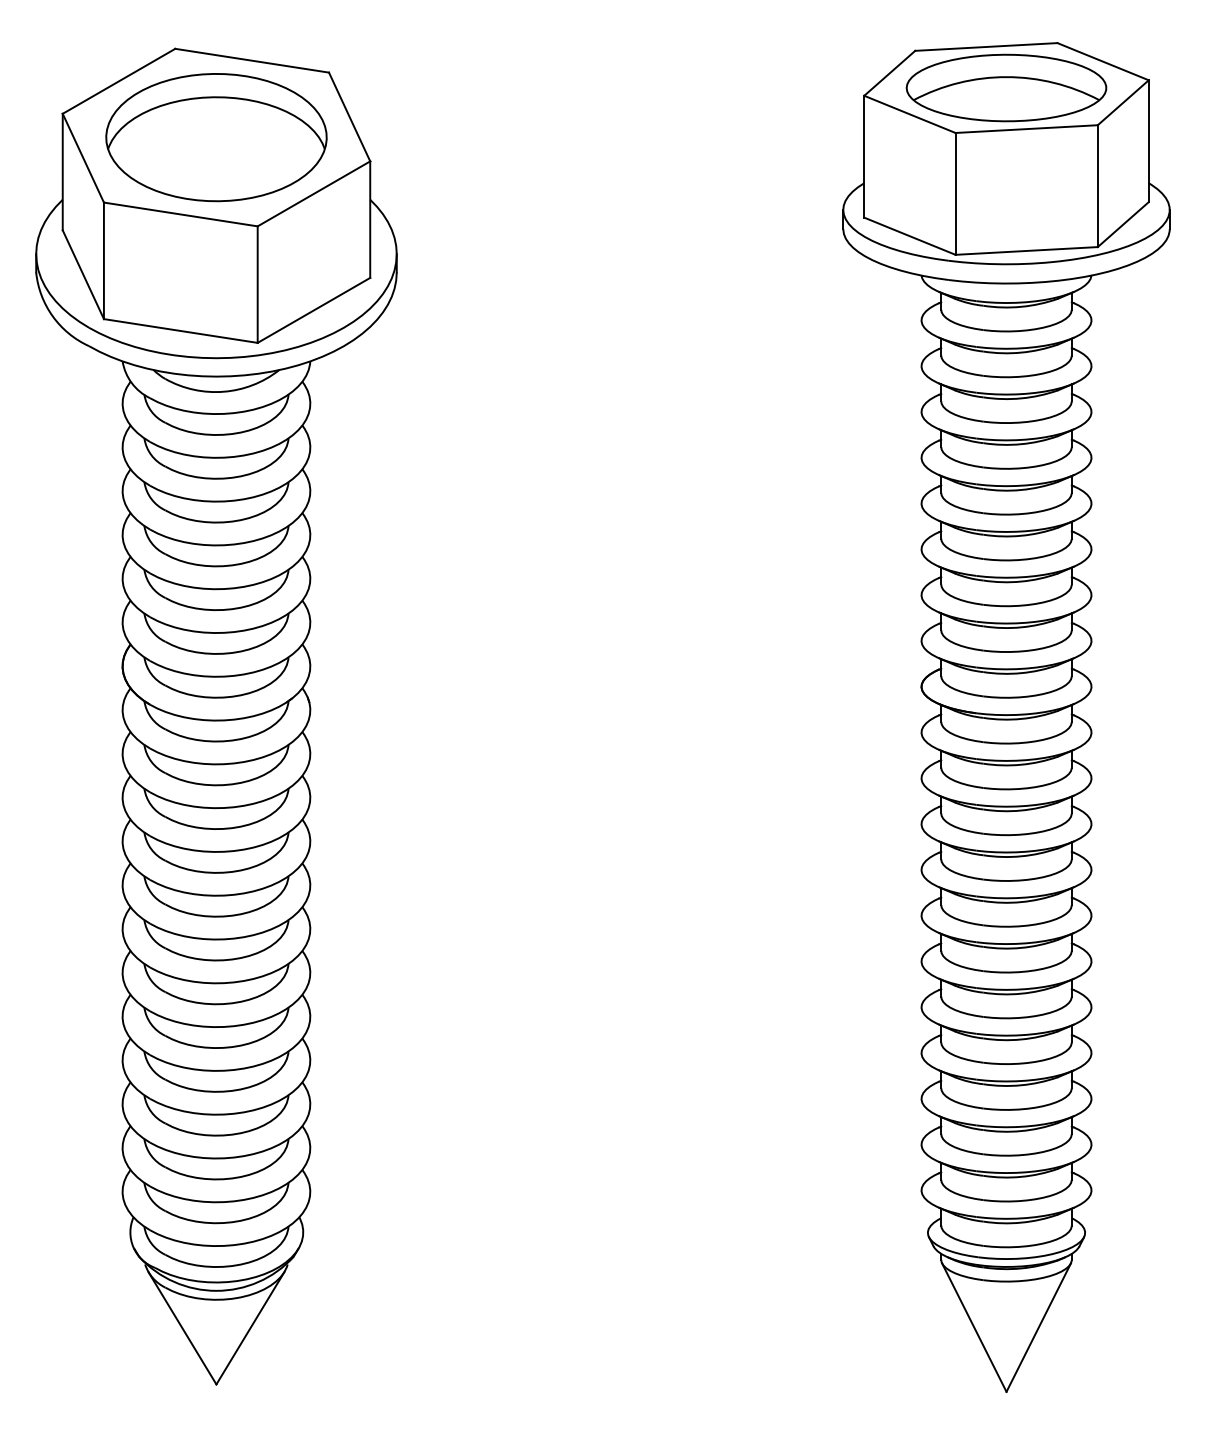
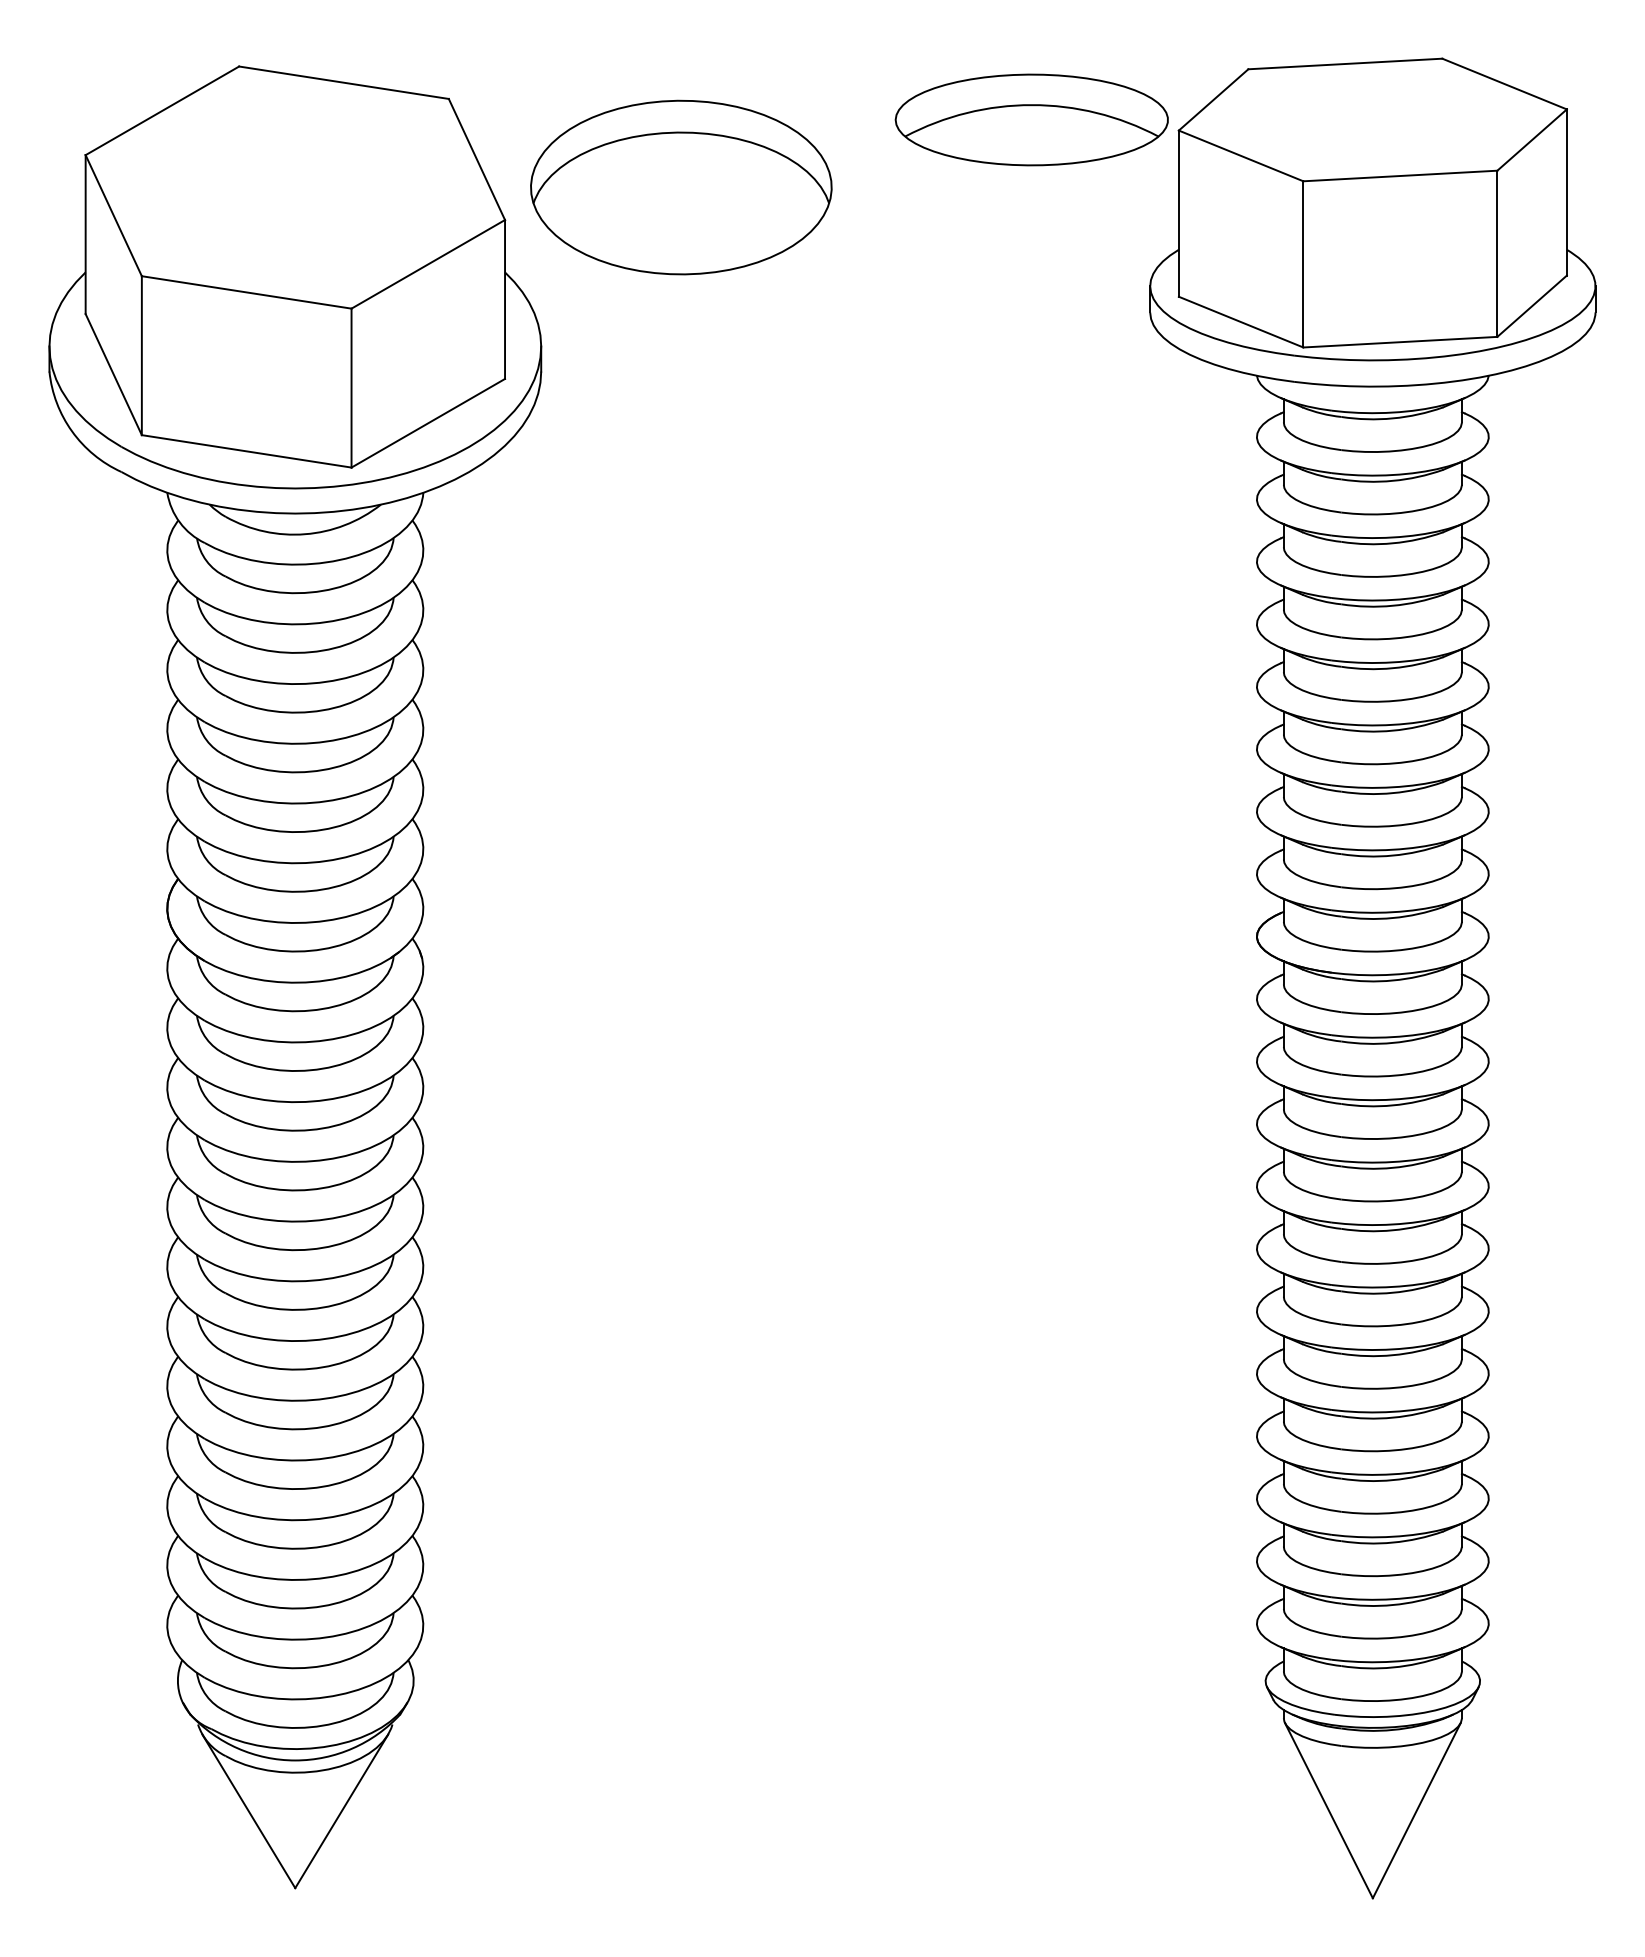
part: (1006, 87) -> (1031, 119), moved
part: (216, 137) -> (681, 187), moved

